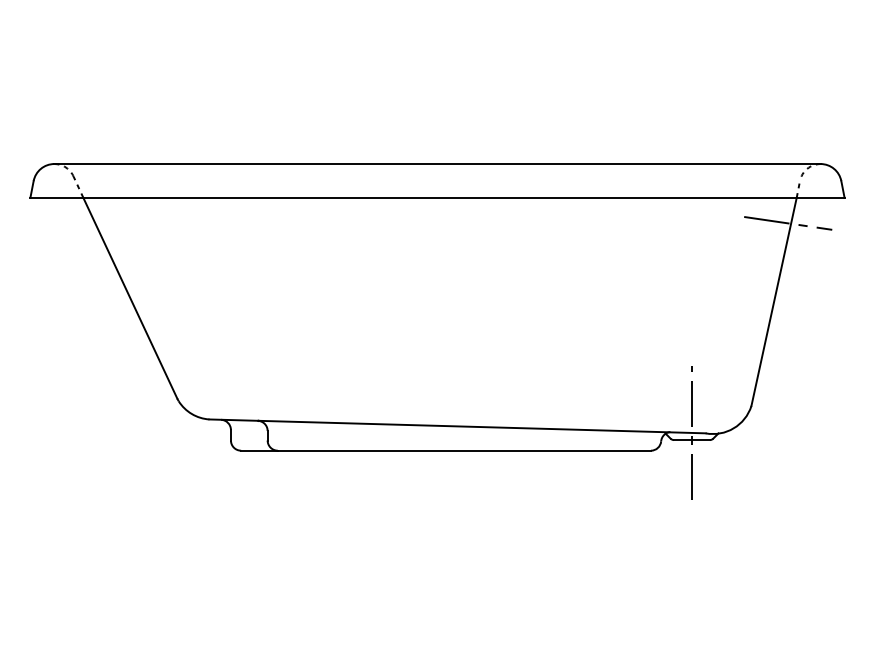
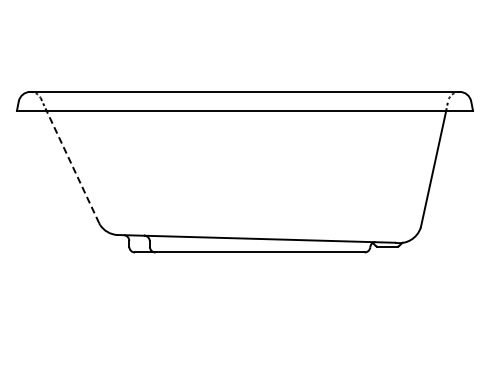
line: (788, 222) -> (441, 124), removed
line: (129, 297) -> (72, 166), solid -> dashed
line: (691, 432) -> (387, 242), removed

